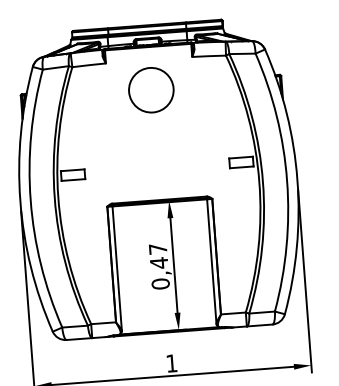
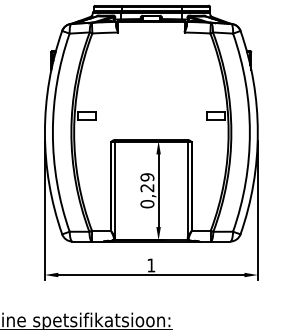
circle: (151, 90) -> (151, 55), removed
text: (158, 255) -> (147, 182), 0,47 -> 0,29

